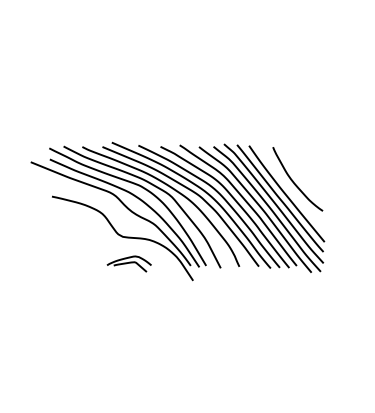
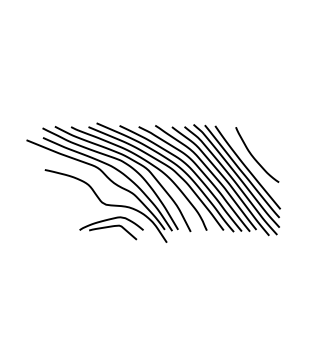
part: (129, 263) -> (111, 227), size x1.67

